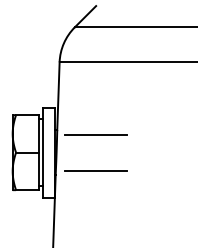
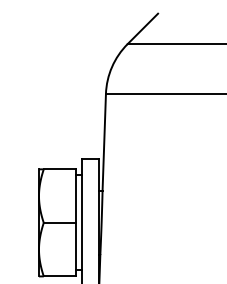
line: (96, 134) -> (158, 196), removed
line: (95, 170) -> (157, 248), removed

